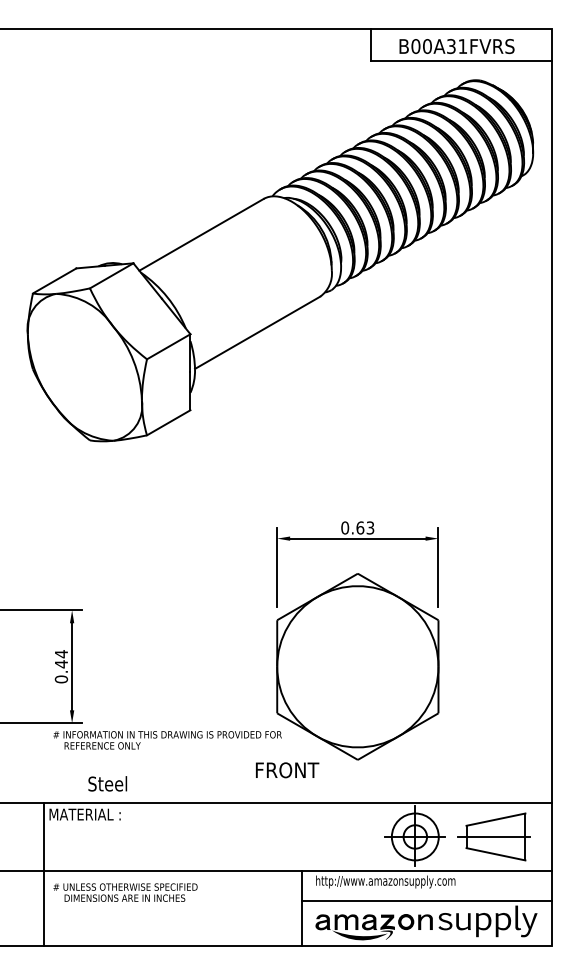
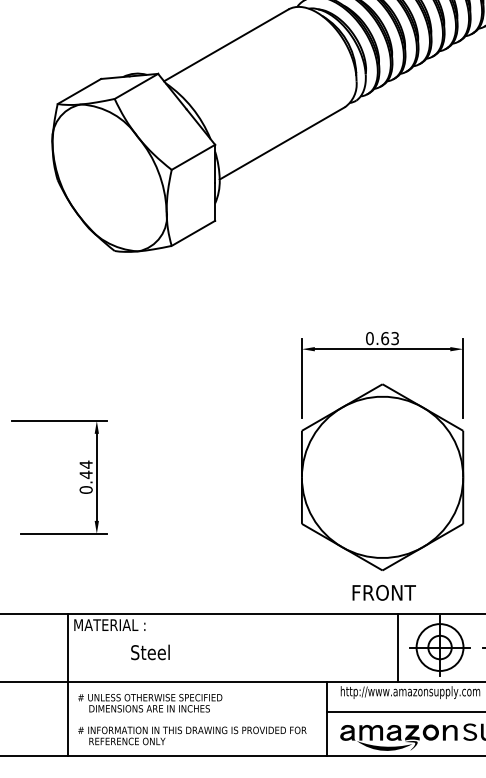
text: (167, 740) -> (192, 736), moved
text: (287, 770) -> (384, 593), moved
text: (107, 783) -> (150, 652), moved
line: (373, 837) -> (398, 648), added

